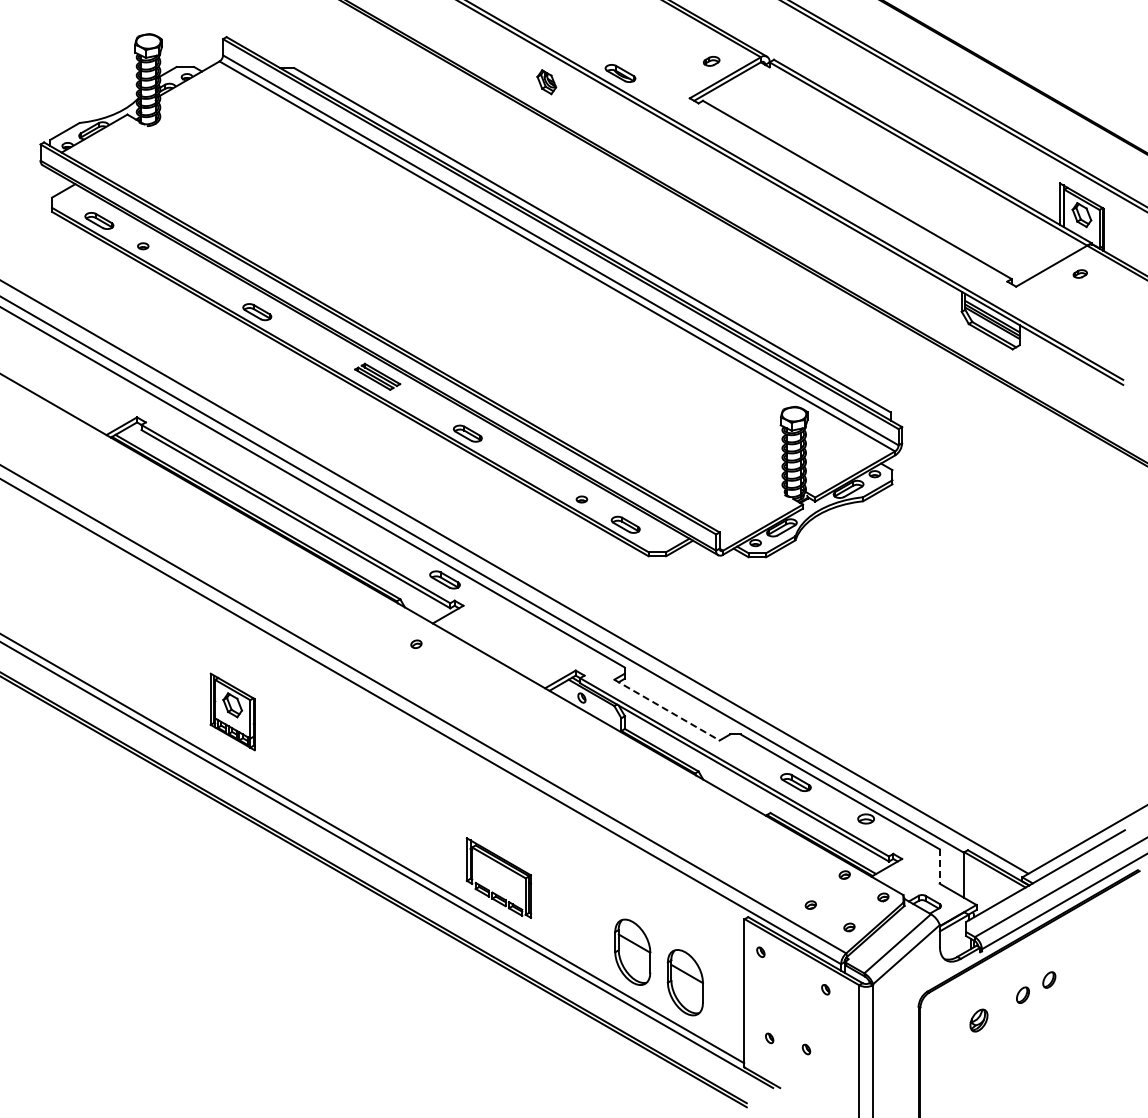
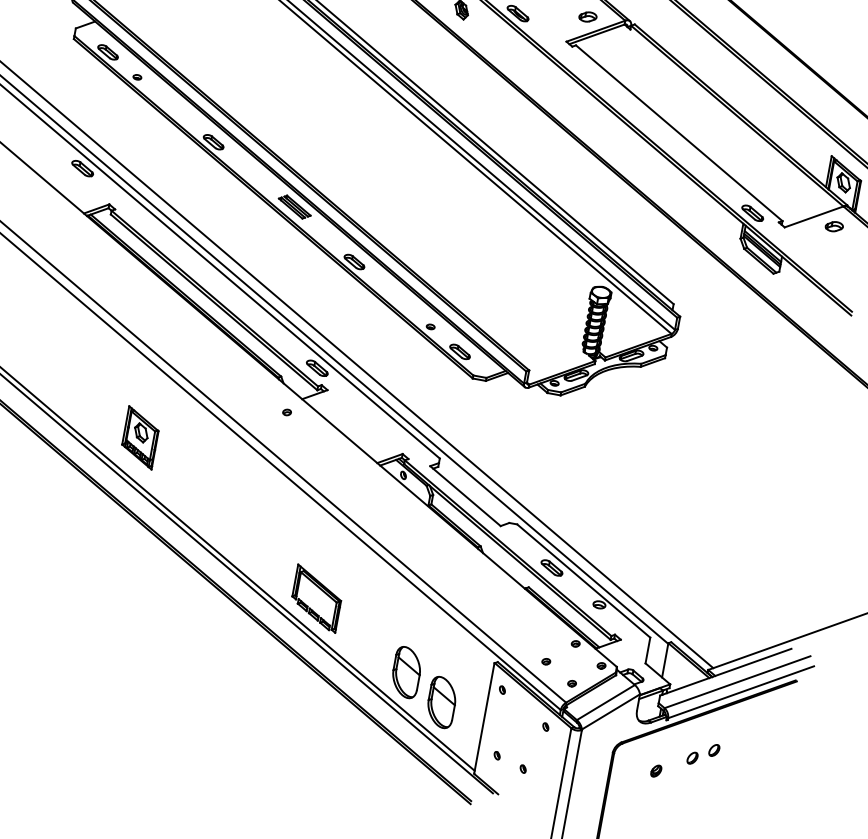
part: (711, 61) -> (587, 17), size x1.43
part: (1080, 273) -> (834, 226), size x1.67
part: (971, 275) -> (752, 212), added
part: (93, 376) -> (82, 167), added
line: (667, 710) -> (465, 496), dashed -> solid
line: (939, 867) -> (647, 651), dashed -> solid
part: (979, 1020) -> (656, 771), size x0.71

